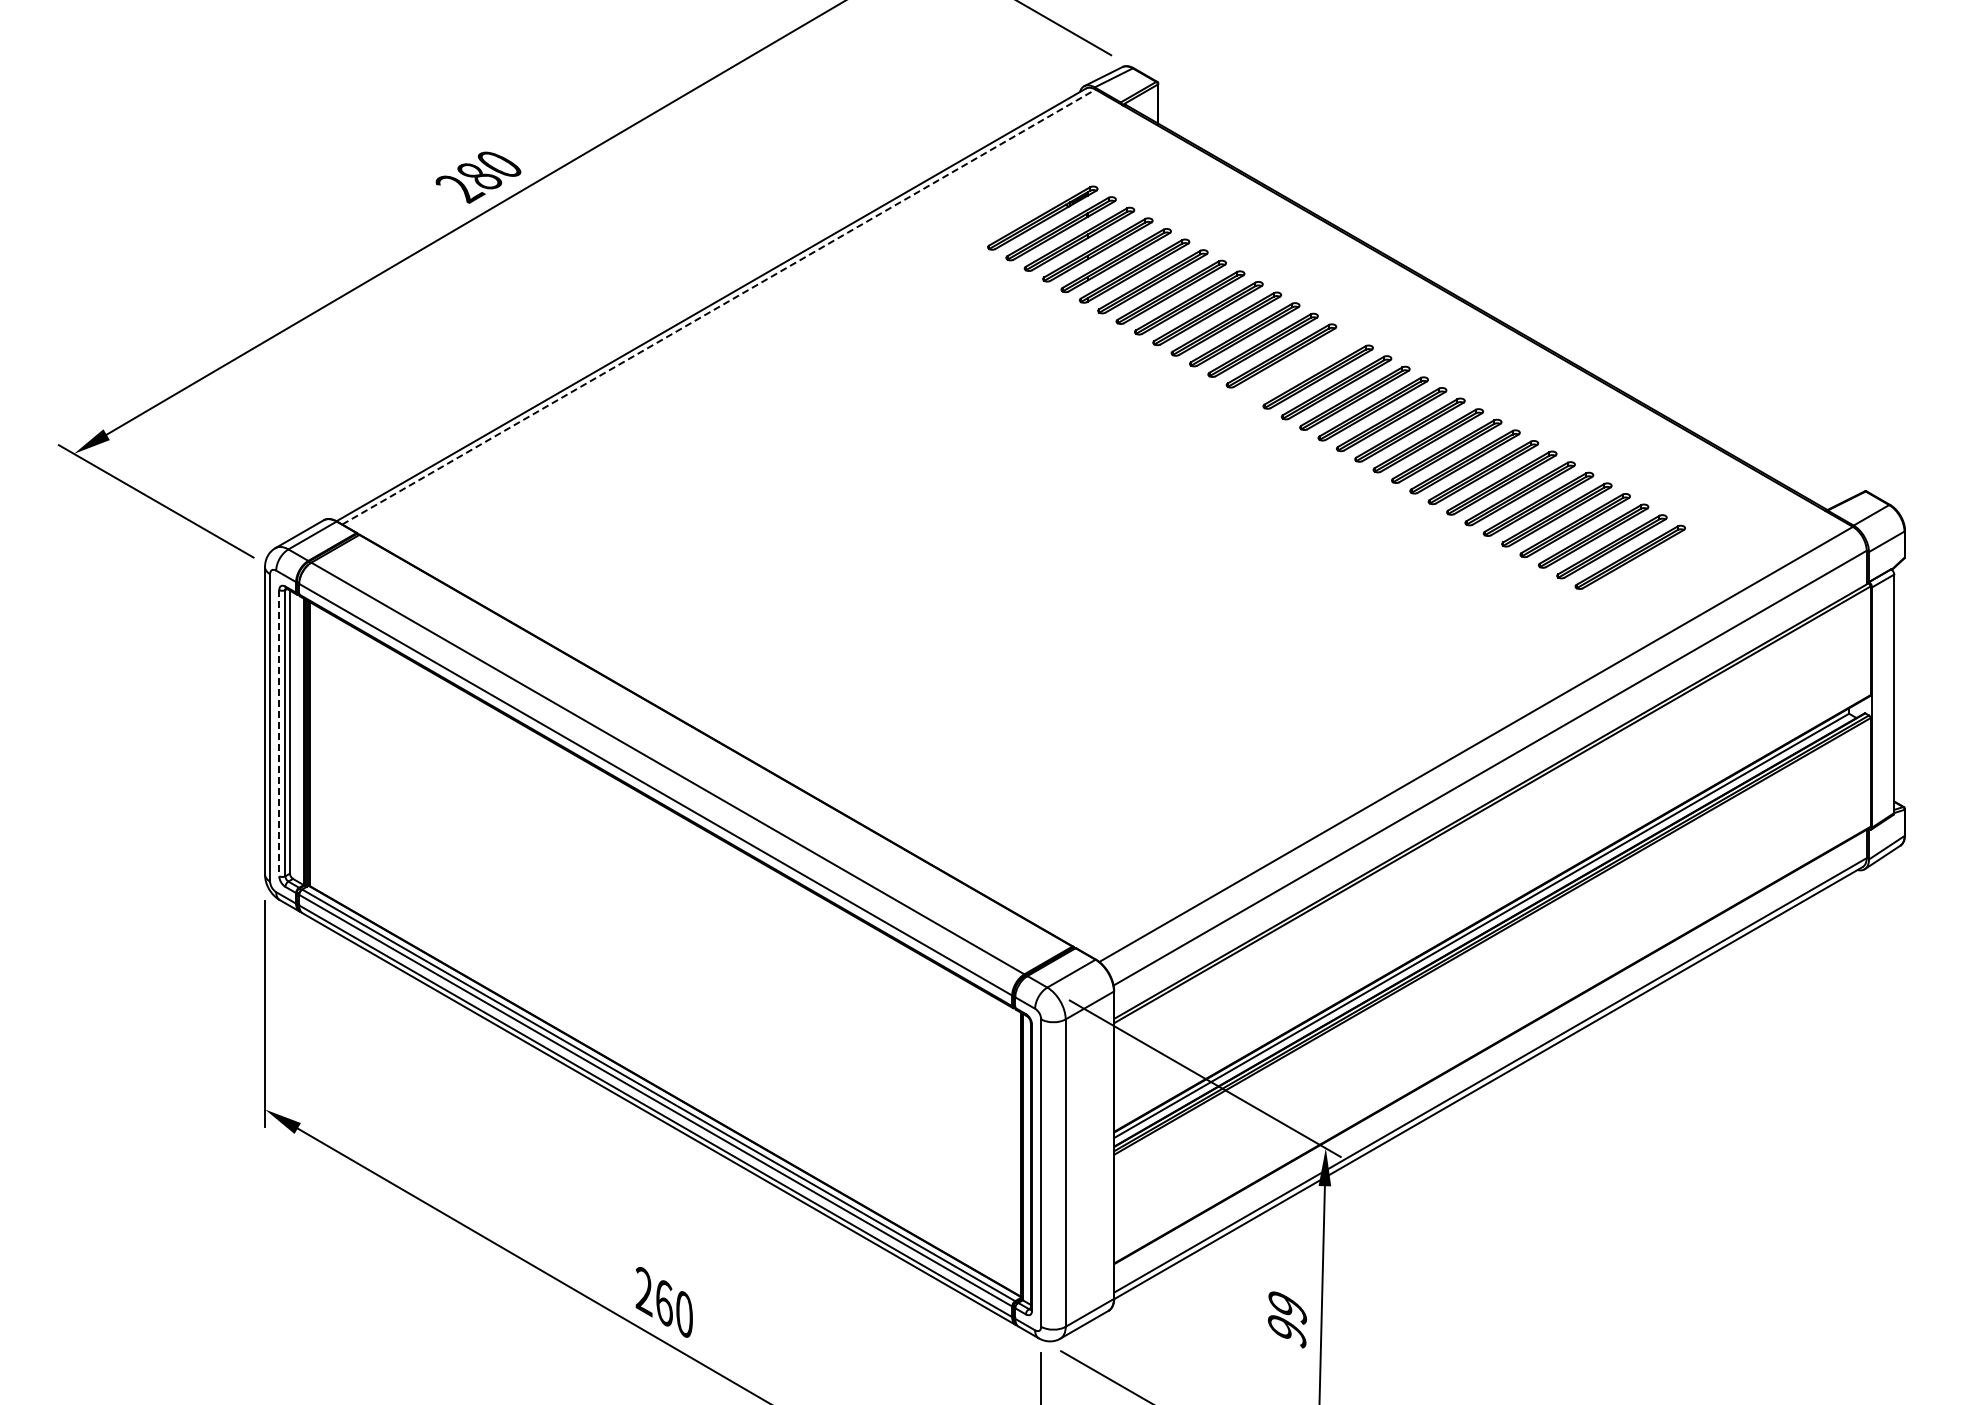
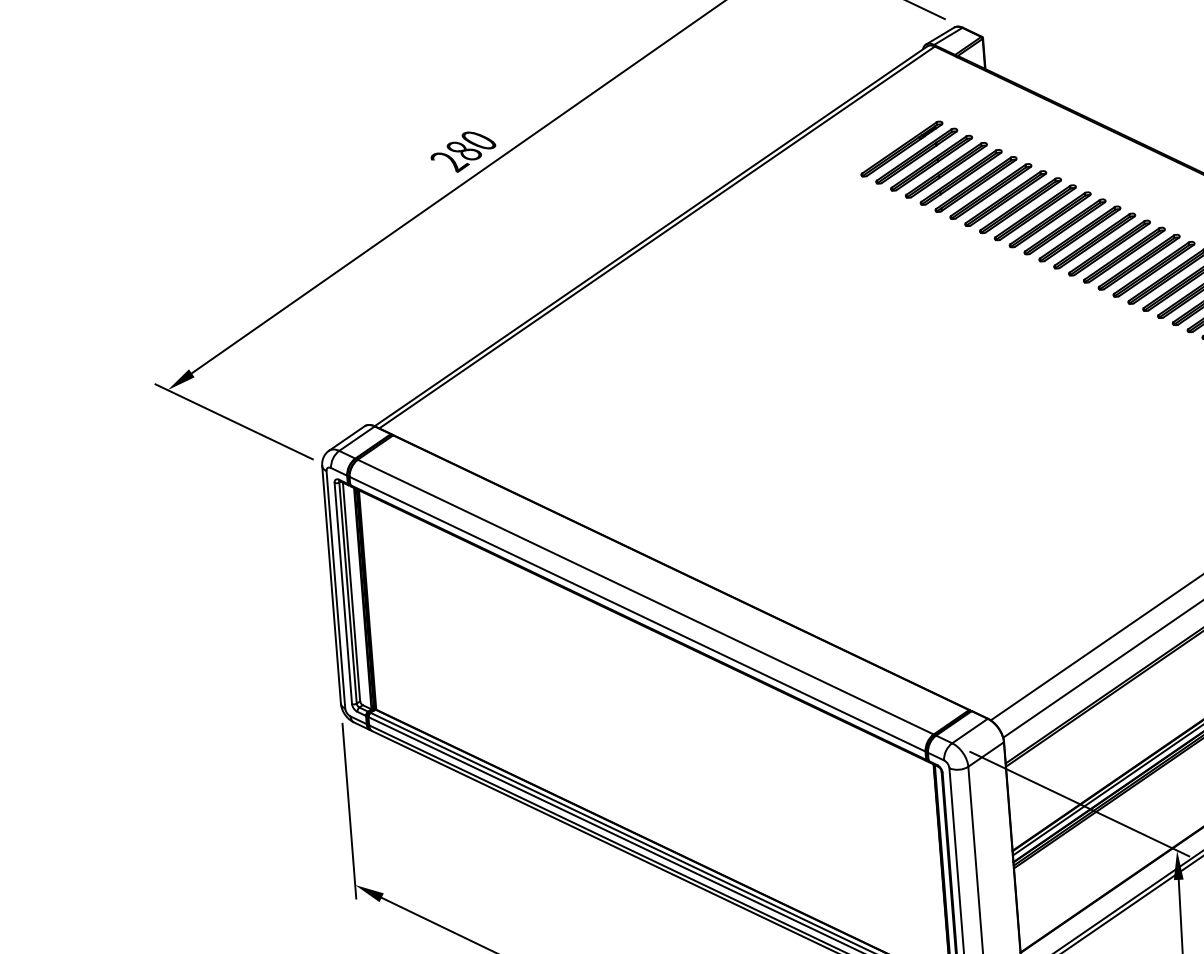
line: (718, 307) -> (656, 237), dashed -> solid
part: (1299, 366) -> (1109, 248), added
line: (279, 733) -> (343, 593), dashed -> solid

